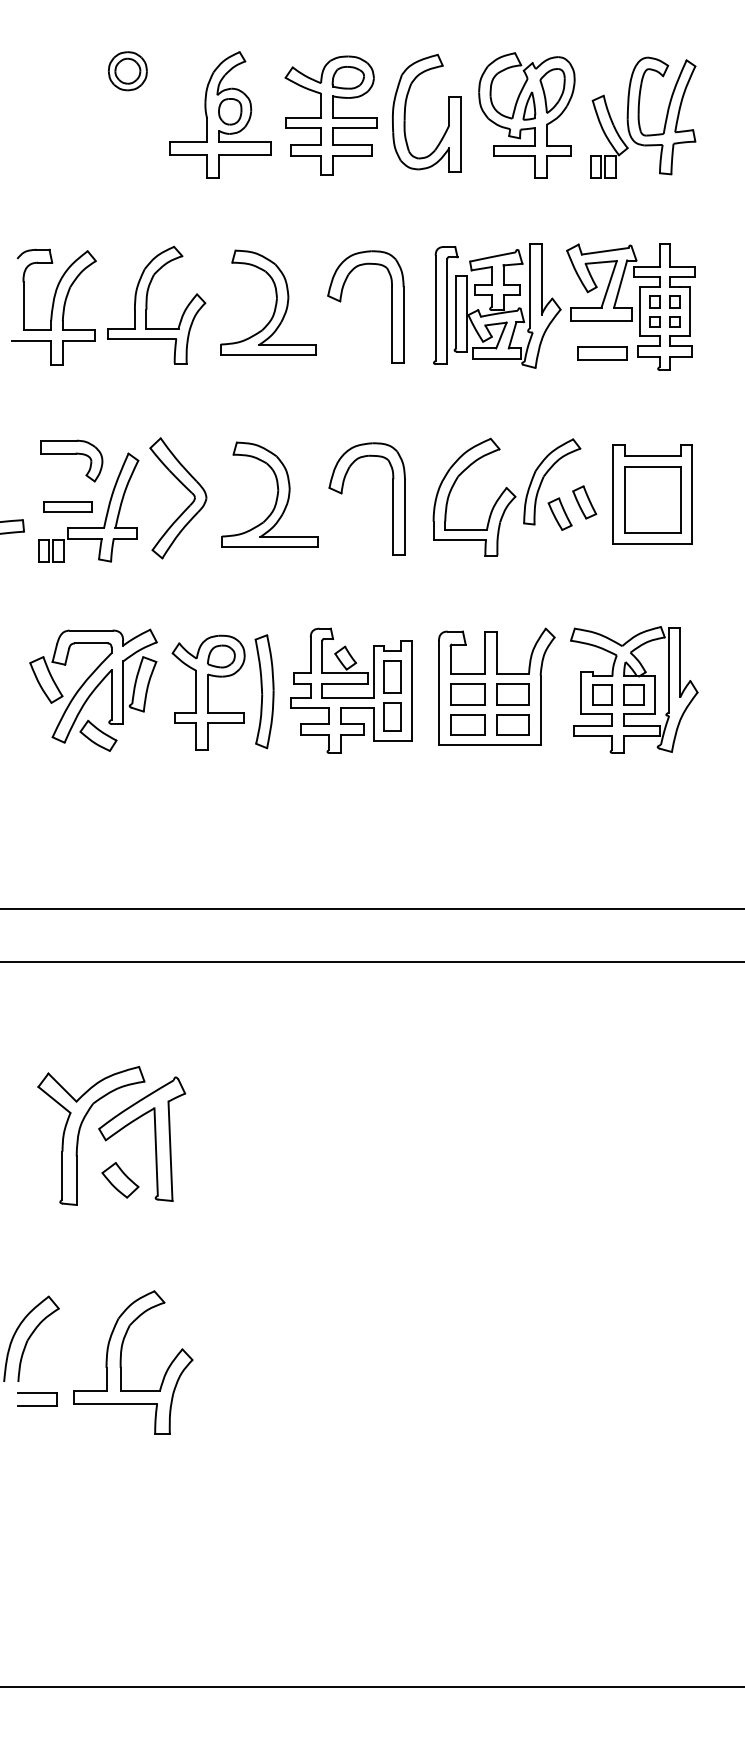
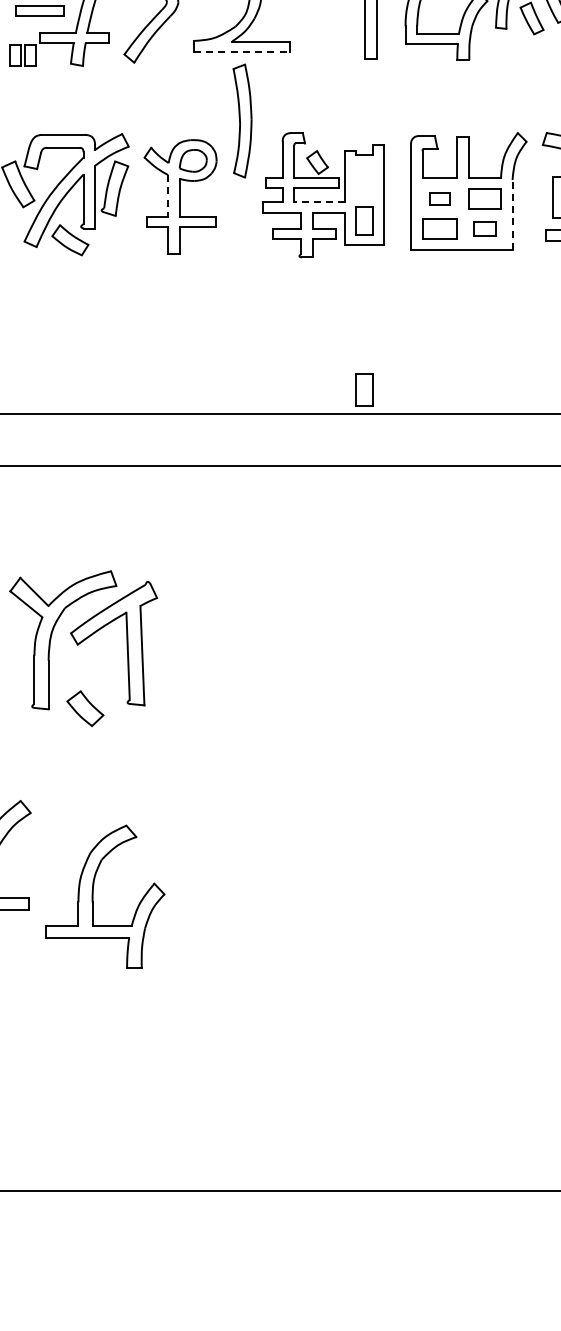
line: (269, 547) -> (241, 51), solid -> dashed
part: (392, 676) -> (364, 389), moved
part: (264, 691) -> (242, 120), moved
line: (196, 692) -> (168, 196), solid -> dashed
part: (467, 694) -> (439, 198), size x0.6
line: (347, 698) -> (319, 202), solid -> dashed
line: (540, 710) -> (512, 214), solid -> dashed
part: (512, 724) -> (484, 228), size x0.7
part: (120, 1180) -> (85, 708), moved
part: (121, 1362) -> (93, 896), moved

